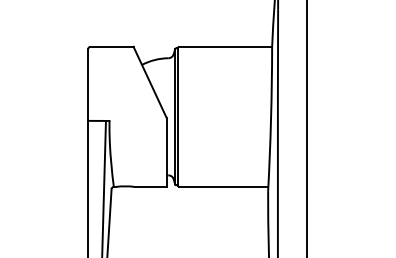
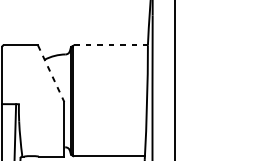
line: (225, 46) -> (110, 45), solid -> dashed
line: (150, 82) -> (51, 73), solid -> dashed

